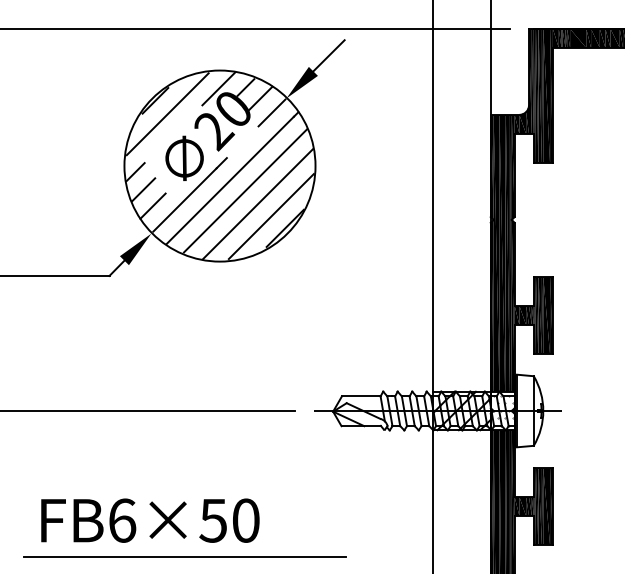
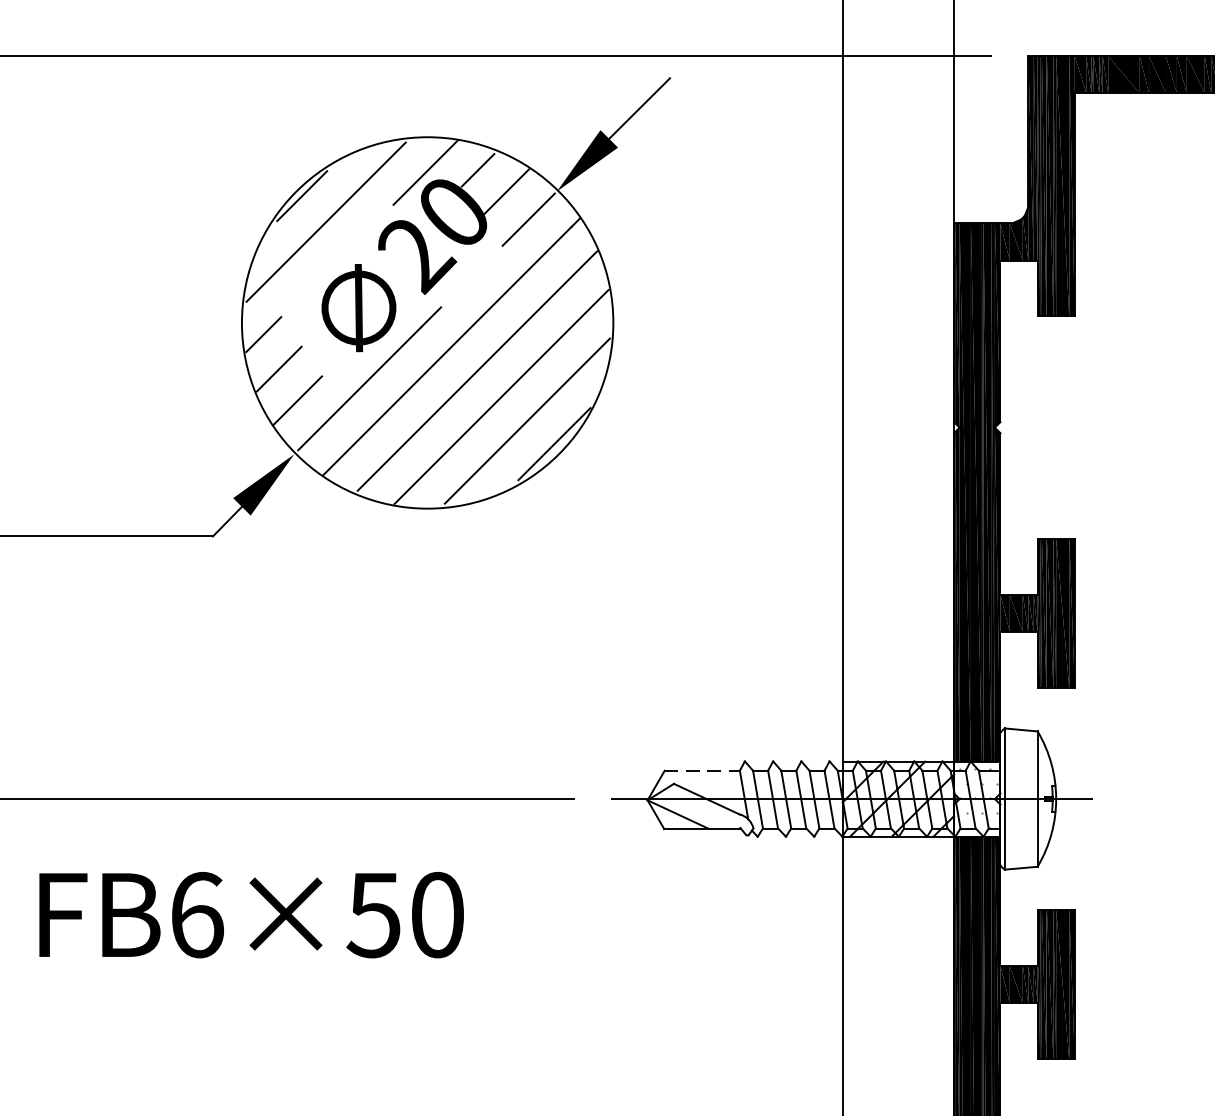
line: (361, 396) -> (702, 770), solid -> dashed
text: (150, 520) -> (251, 914), moved
line: (185, 556) -> (360, 1081), removed

